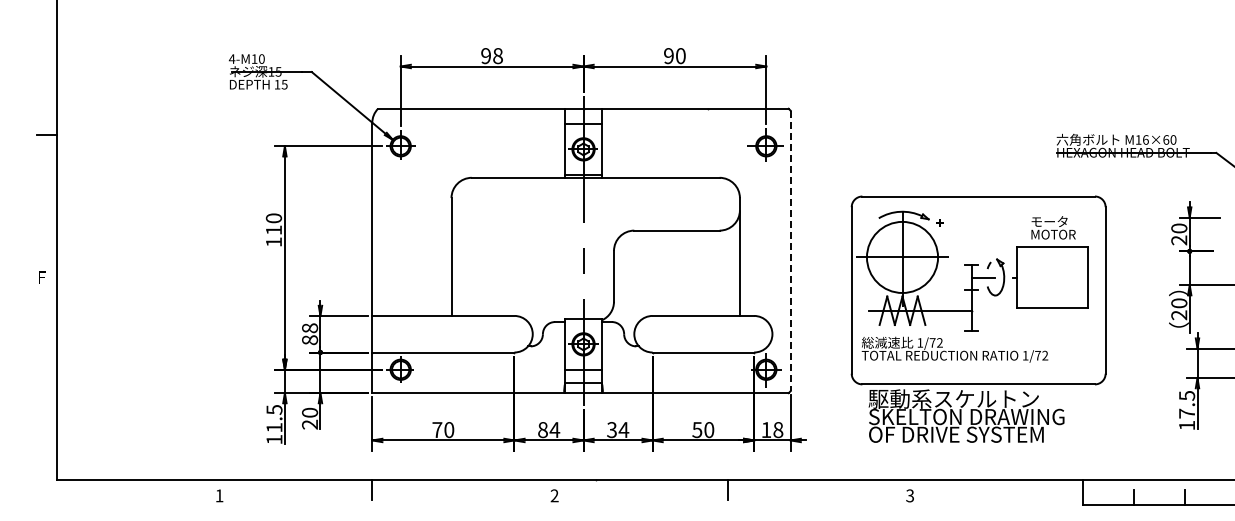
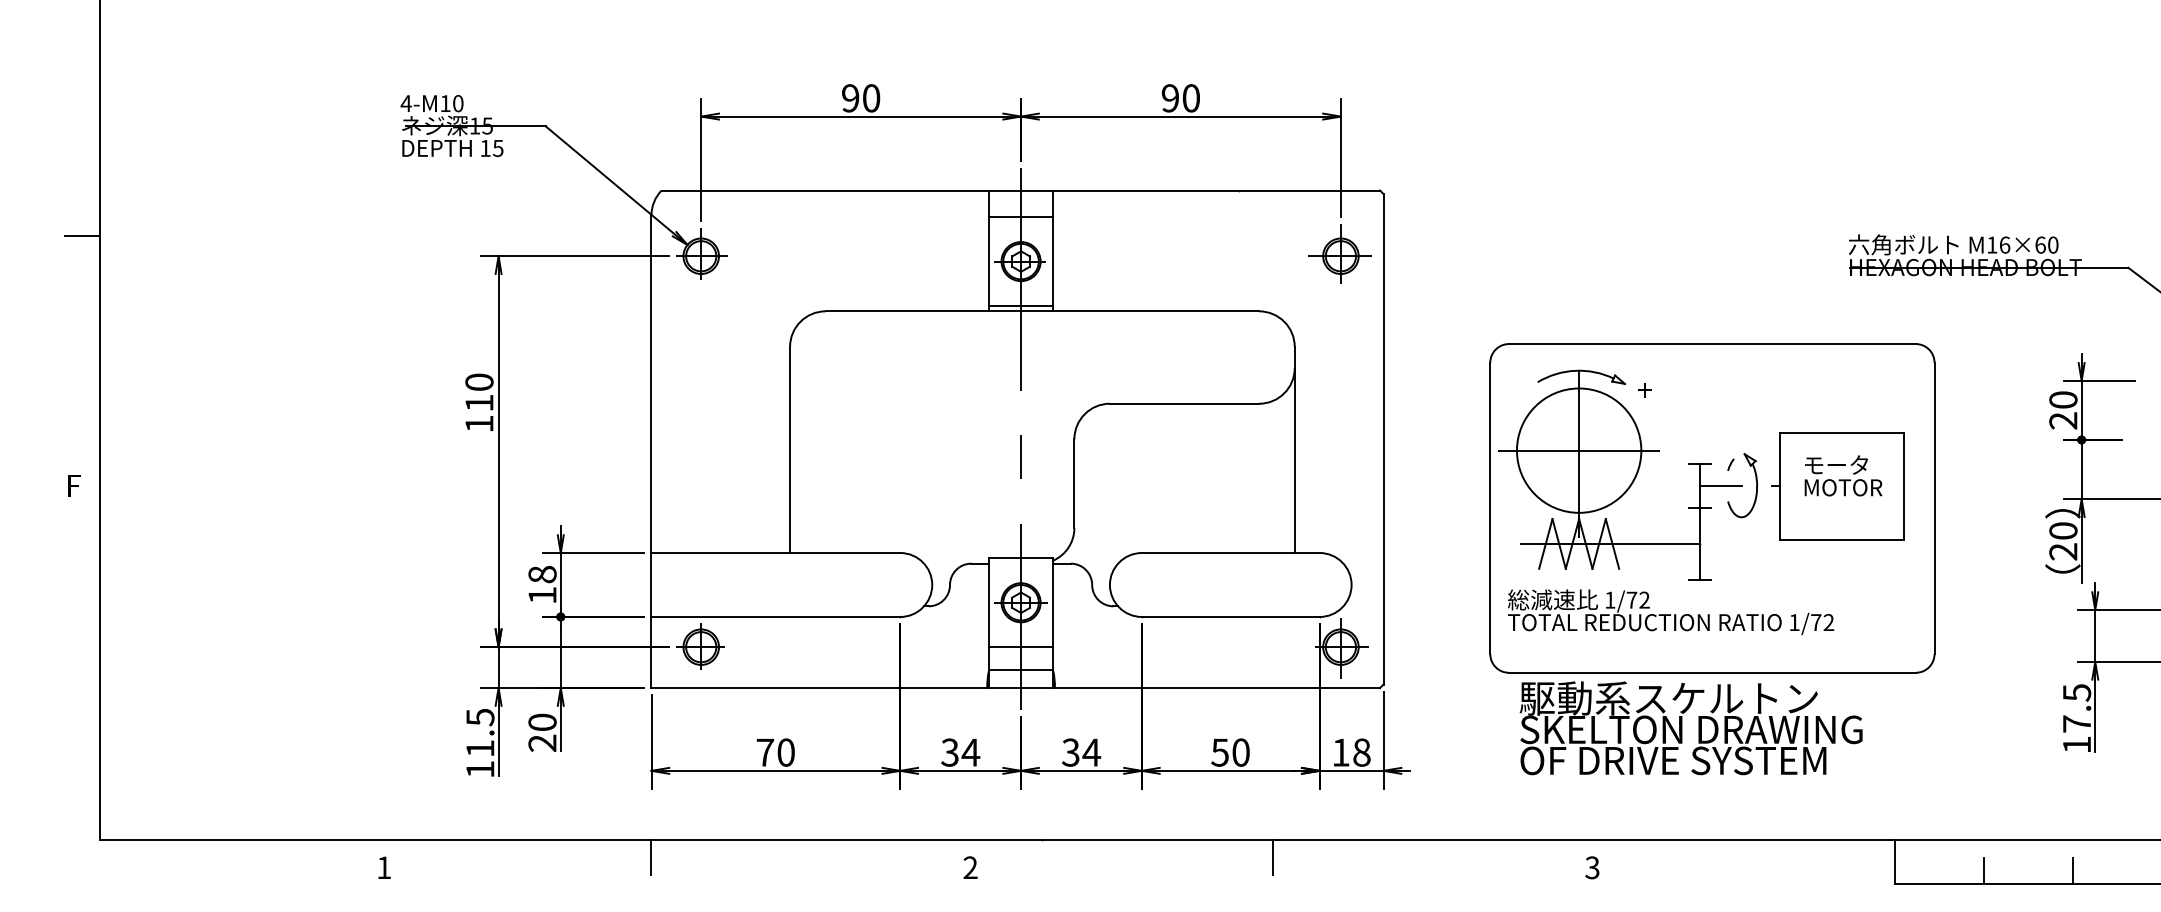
text: (497, 55) -> (870, 97), 98 -> 90
text: (1053, 227) -> (1843, 475), moved
line: (790, 251) -> (1383, 440), dashed -> solid
text: (310, 340) -> (543, 595), 88 -> 18
text: (542, 429) -> (949, 751), 84 -> 34

